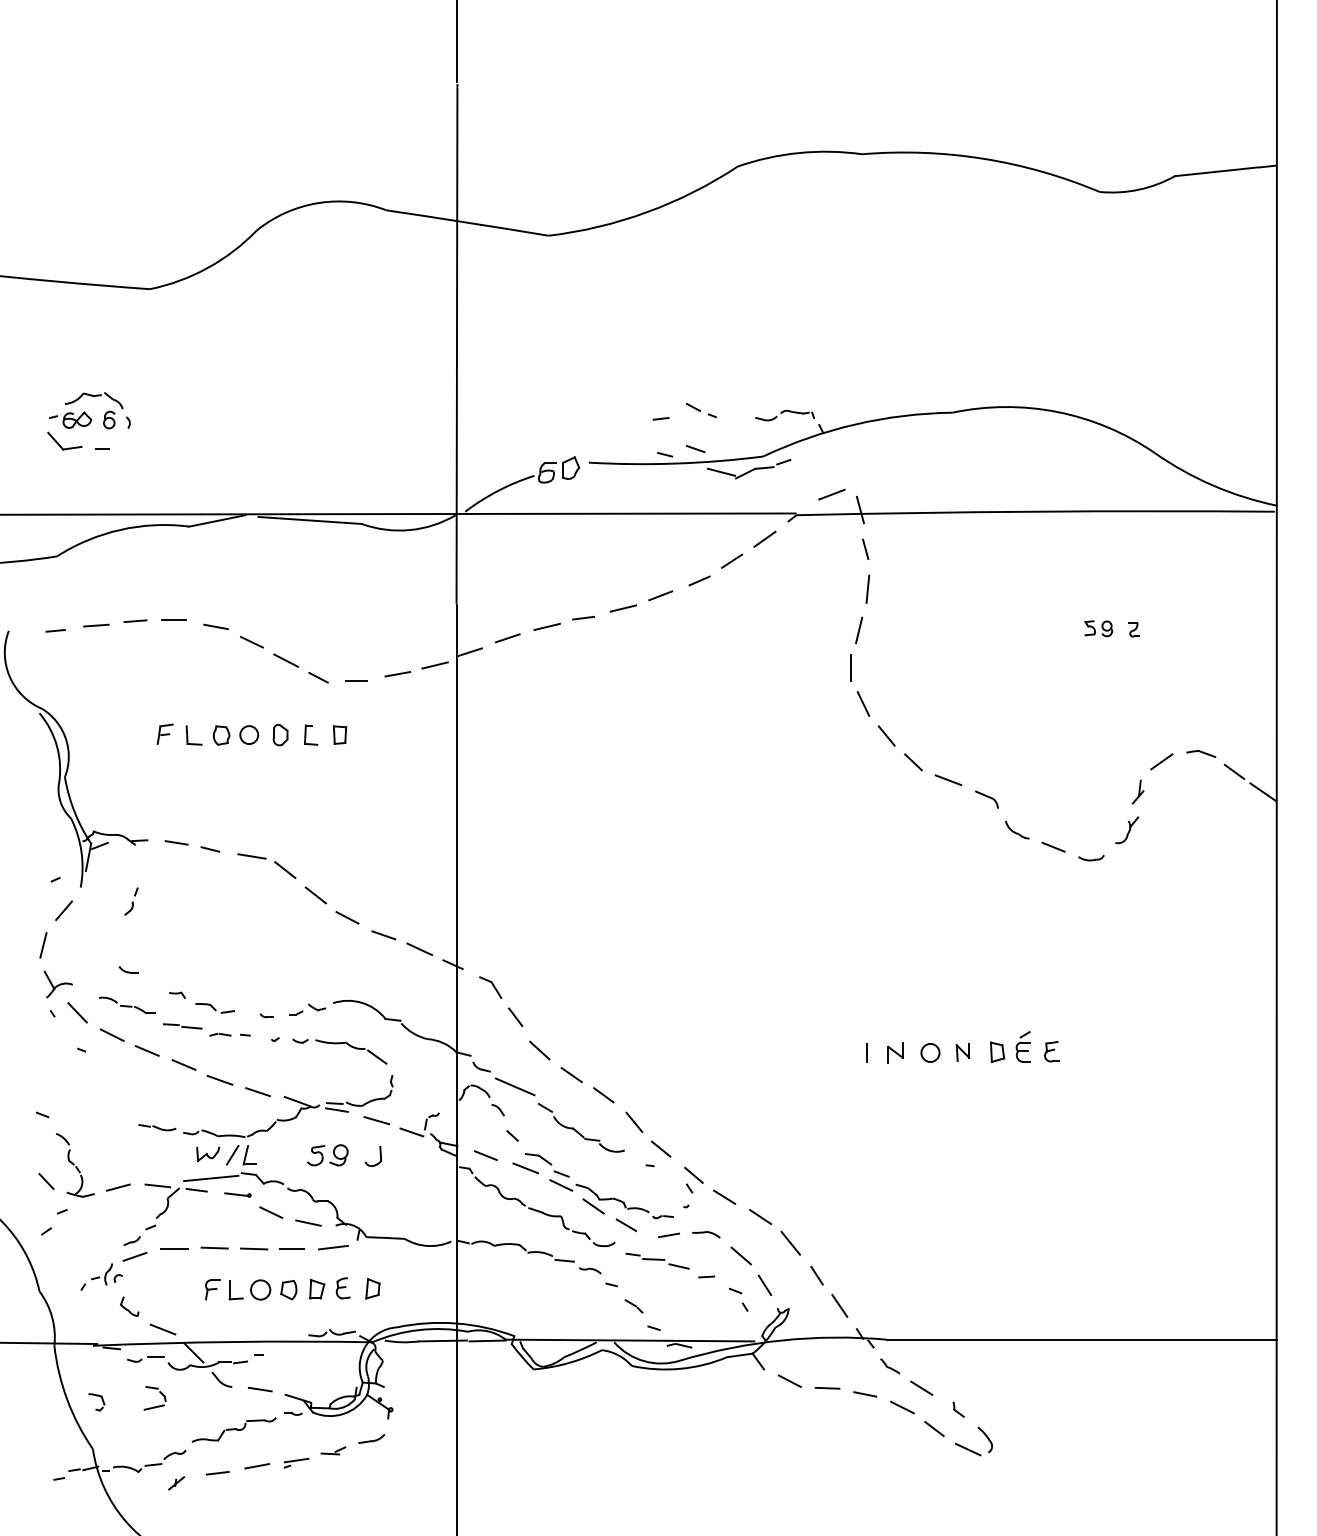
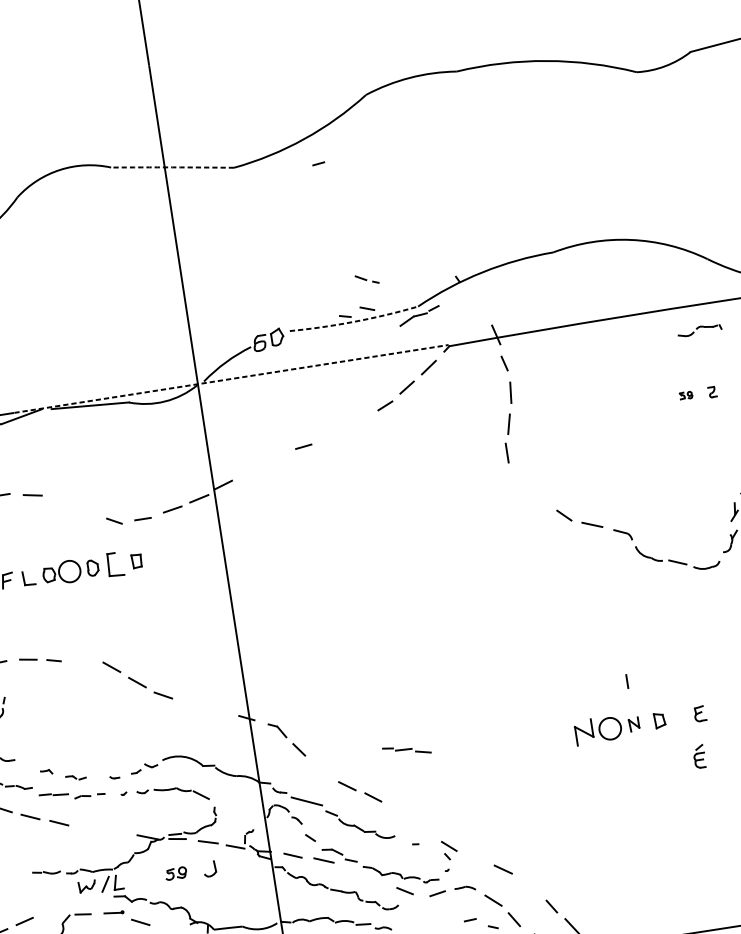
arc: (467, 222) -> (172, 167), solid -> dashed
part: (784, 415) -> (699, 330), moved
line: (660, 418) -> (318, 163), moved
arc: (676, 463) -> (354, 321), solid -> dashed
line: (721, 471) -> (389, 322), removed
line: (831, 494) -> (473, 326), removed
line: (502, 513) -> (231, 378), solid -> dashed
line: (660, 595) -> (358, 421), removed
line: (623, 608) -> (332, 435), removed
line: (546, 626) -> (277, 457), removed
part: (1098, 628) -> (685, 395), size x0.6
line: (507, 638) -> (249, 470), removed
line: (251, 642) -> (60, 502), removed
line: (285, 660) -> (88, 512), removed
line: (863, 703) -> (520, 477), removed
part: (311, 734) -> (115, 564), size x1.6
circle: (249, 735) -> (69, 571), size x1.6
line: (886, 735) -> (541, 498), removed
part: (1017, 829) -> (649, 553), size x1.4
line: (251, 856) -> (85, 661), removed
part: (1091, 858) -> (707, 566), size x1.4
line: (383, 935) -> (192, 704), removed
line: (419, 949) -> (220, 710), removed
part: (214, 1008) -> (75, 777), size x0.7
part: (1022, 1046) -> (698, 756), moved
line: (539, 1050) -> (320, 771), removed
line: (866, 1052) -> (627, 681), moved
part: (895, 1052) -> (584, 732), size x1.6
circle: (930, 1052) -> (610, 728), size x1.6
line: (219, 1079) -> (87, 829), removed
line: (257, 1092) -> (116, 835), removed
line: (634, 1122) -> (399, 814), removed
line: (660, 1148) -> (421, 830), removed
part: (327, 1155) -> (175, 873), size x0.7
line: (211, 1178) -> (92, 904), removed
line: (157, 1185) -> (53, 915), removed
line: (561, 1185) -> (352, 869), removed
line: (724, 1196) -> (474, 858), removed
line: (593, 1206) -> (378, 880), removed
line: (308, 1222) -> (169, 925), removed
line: (790, 1242) -> (528, 885), removed
part: (657, 1260) -> (406, 750), moved

